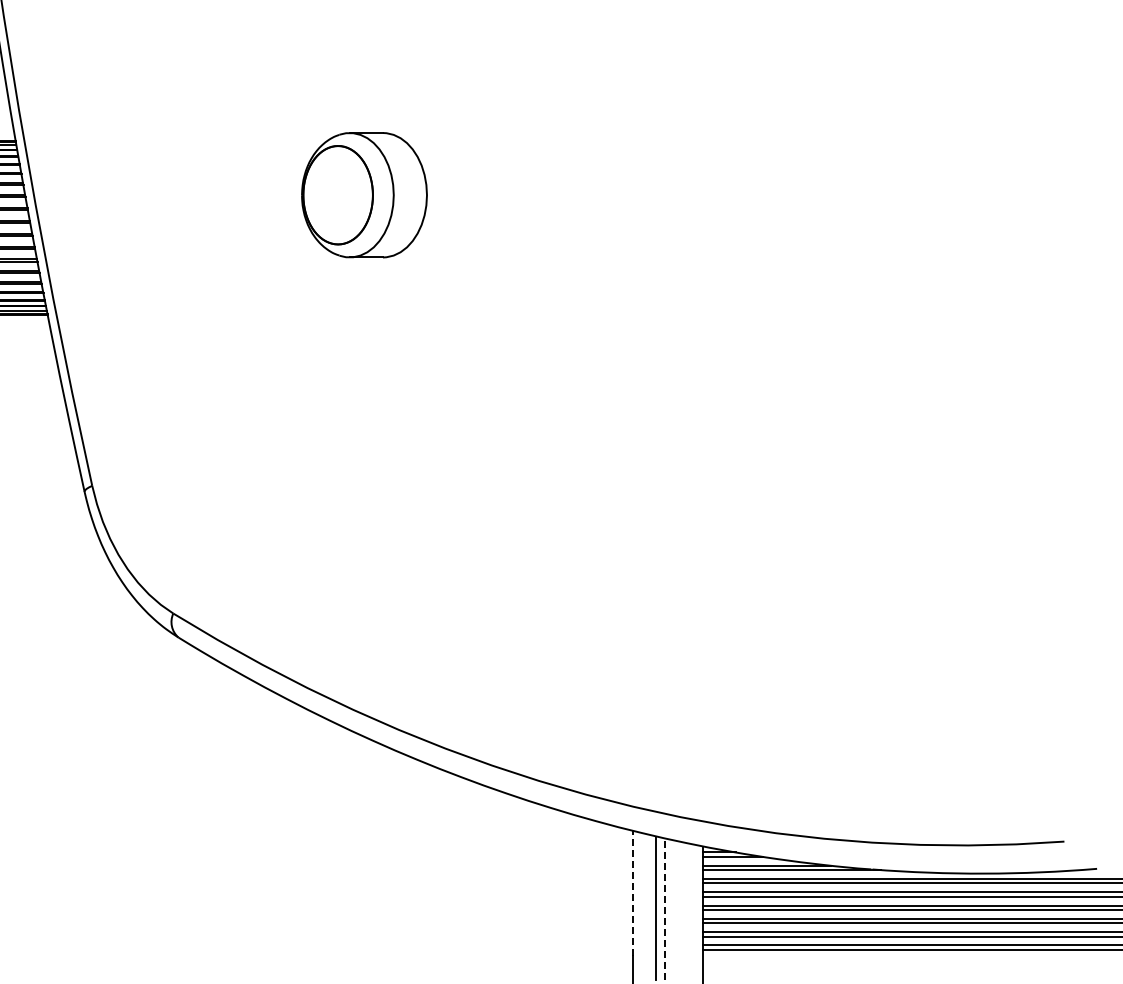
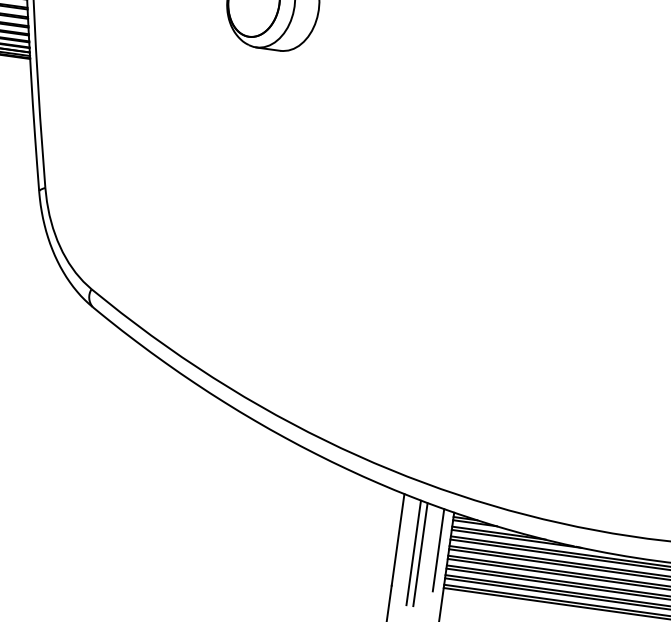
line: (632, 893) -> (398, 539), dashed -> solid
line: (688, 899) -> (438, 549), added
line: (665, 908) -> (420, 554), dashed -> solid

